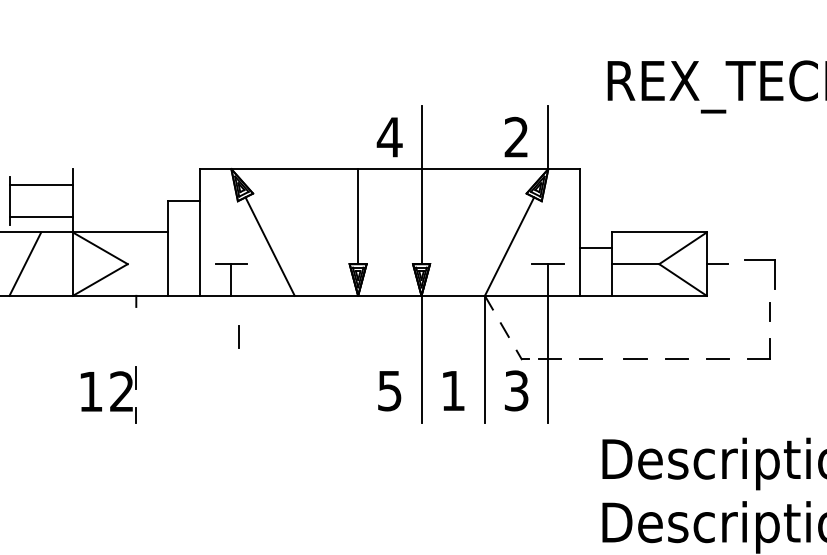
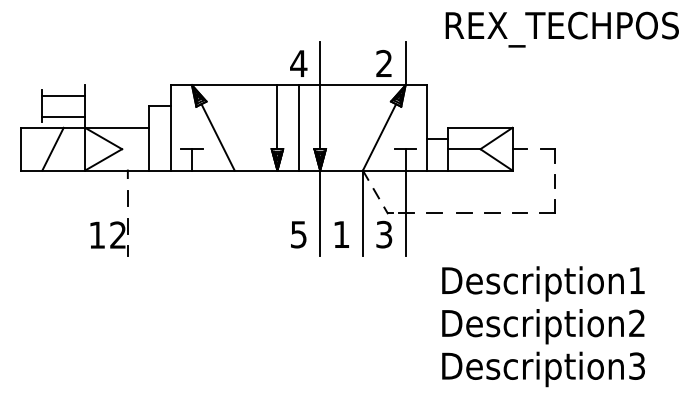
line: (389, 231) -> (298, 127), added
part: (758, 273) -> (547, 155), size x0.71
line: (238, 337) -> (127, 198), moved

